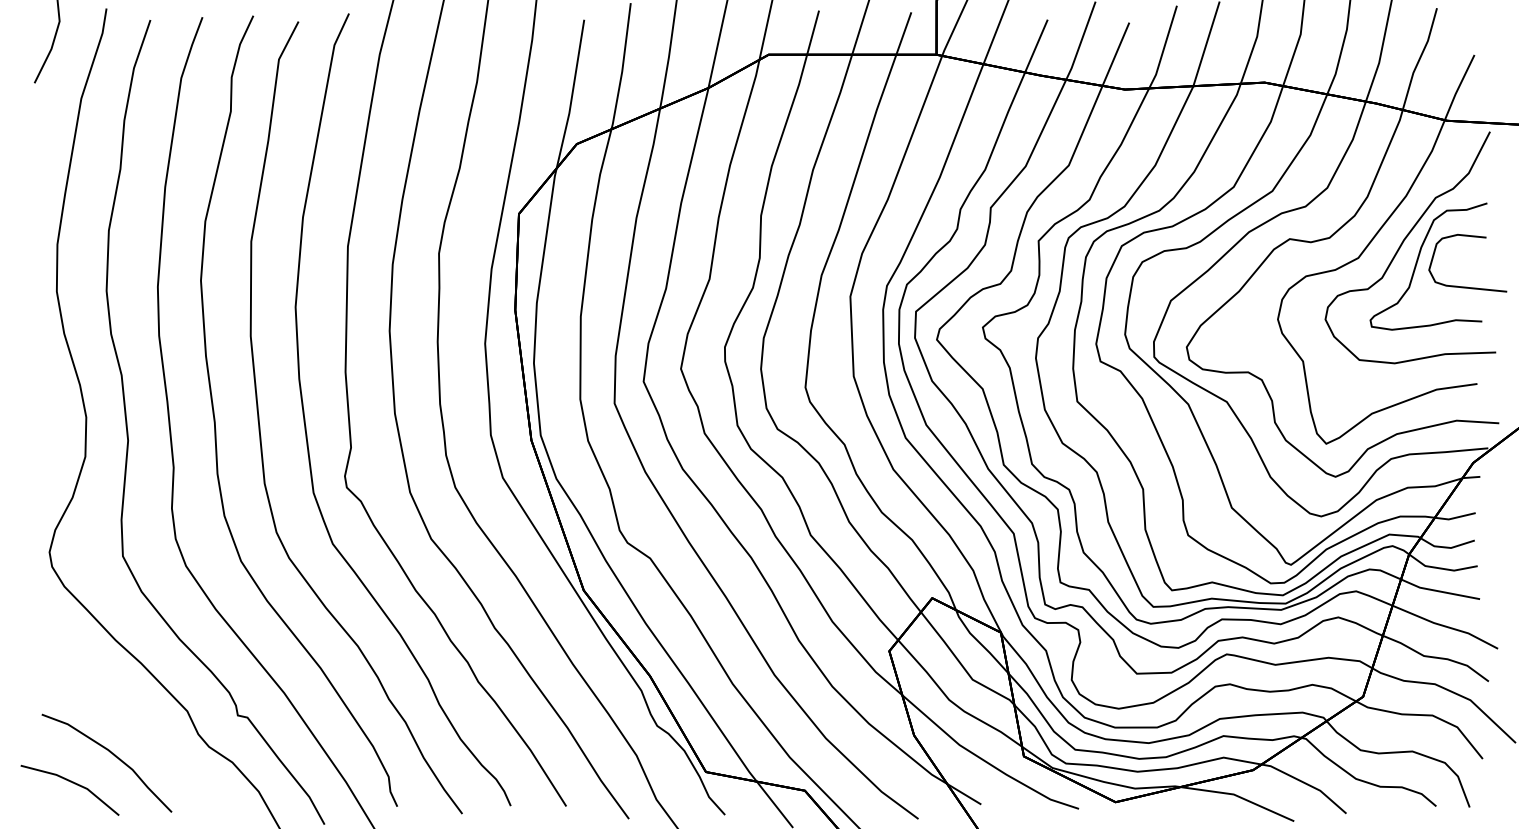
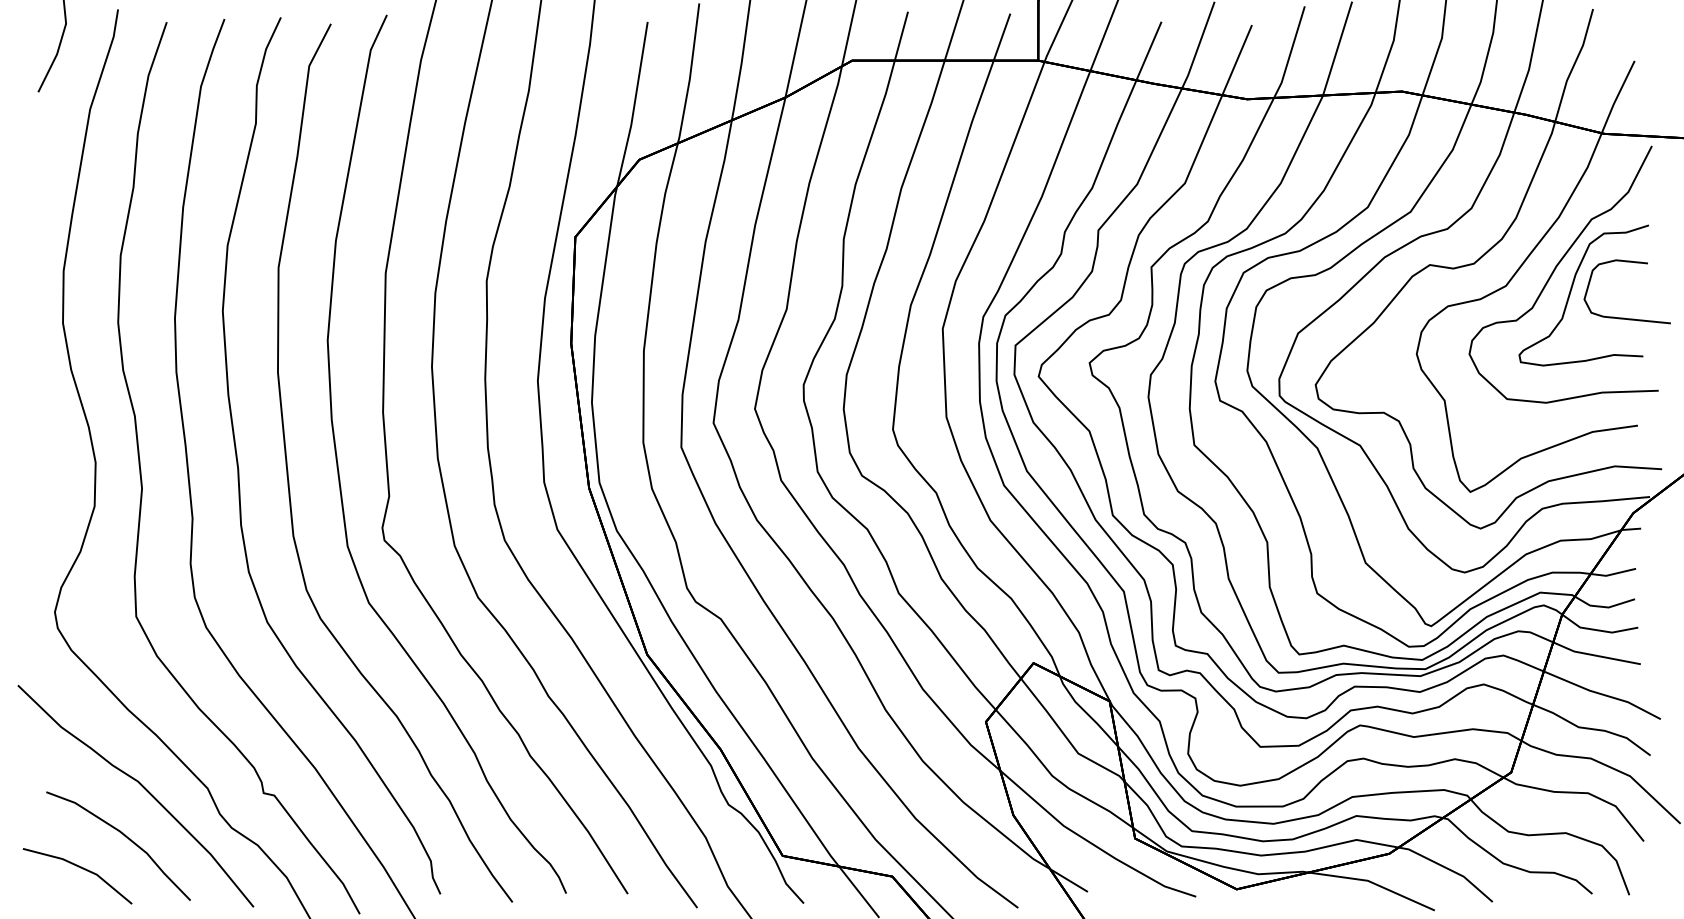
curve: (129, 711) -> (143, 788), added

